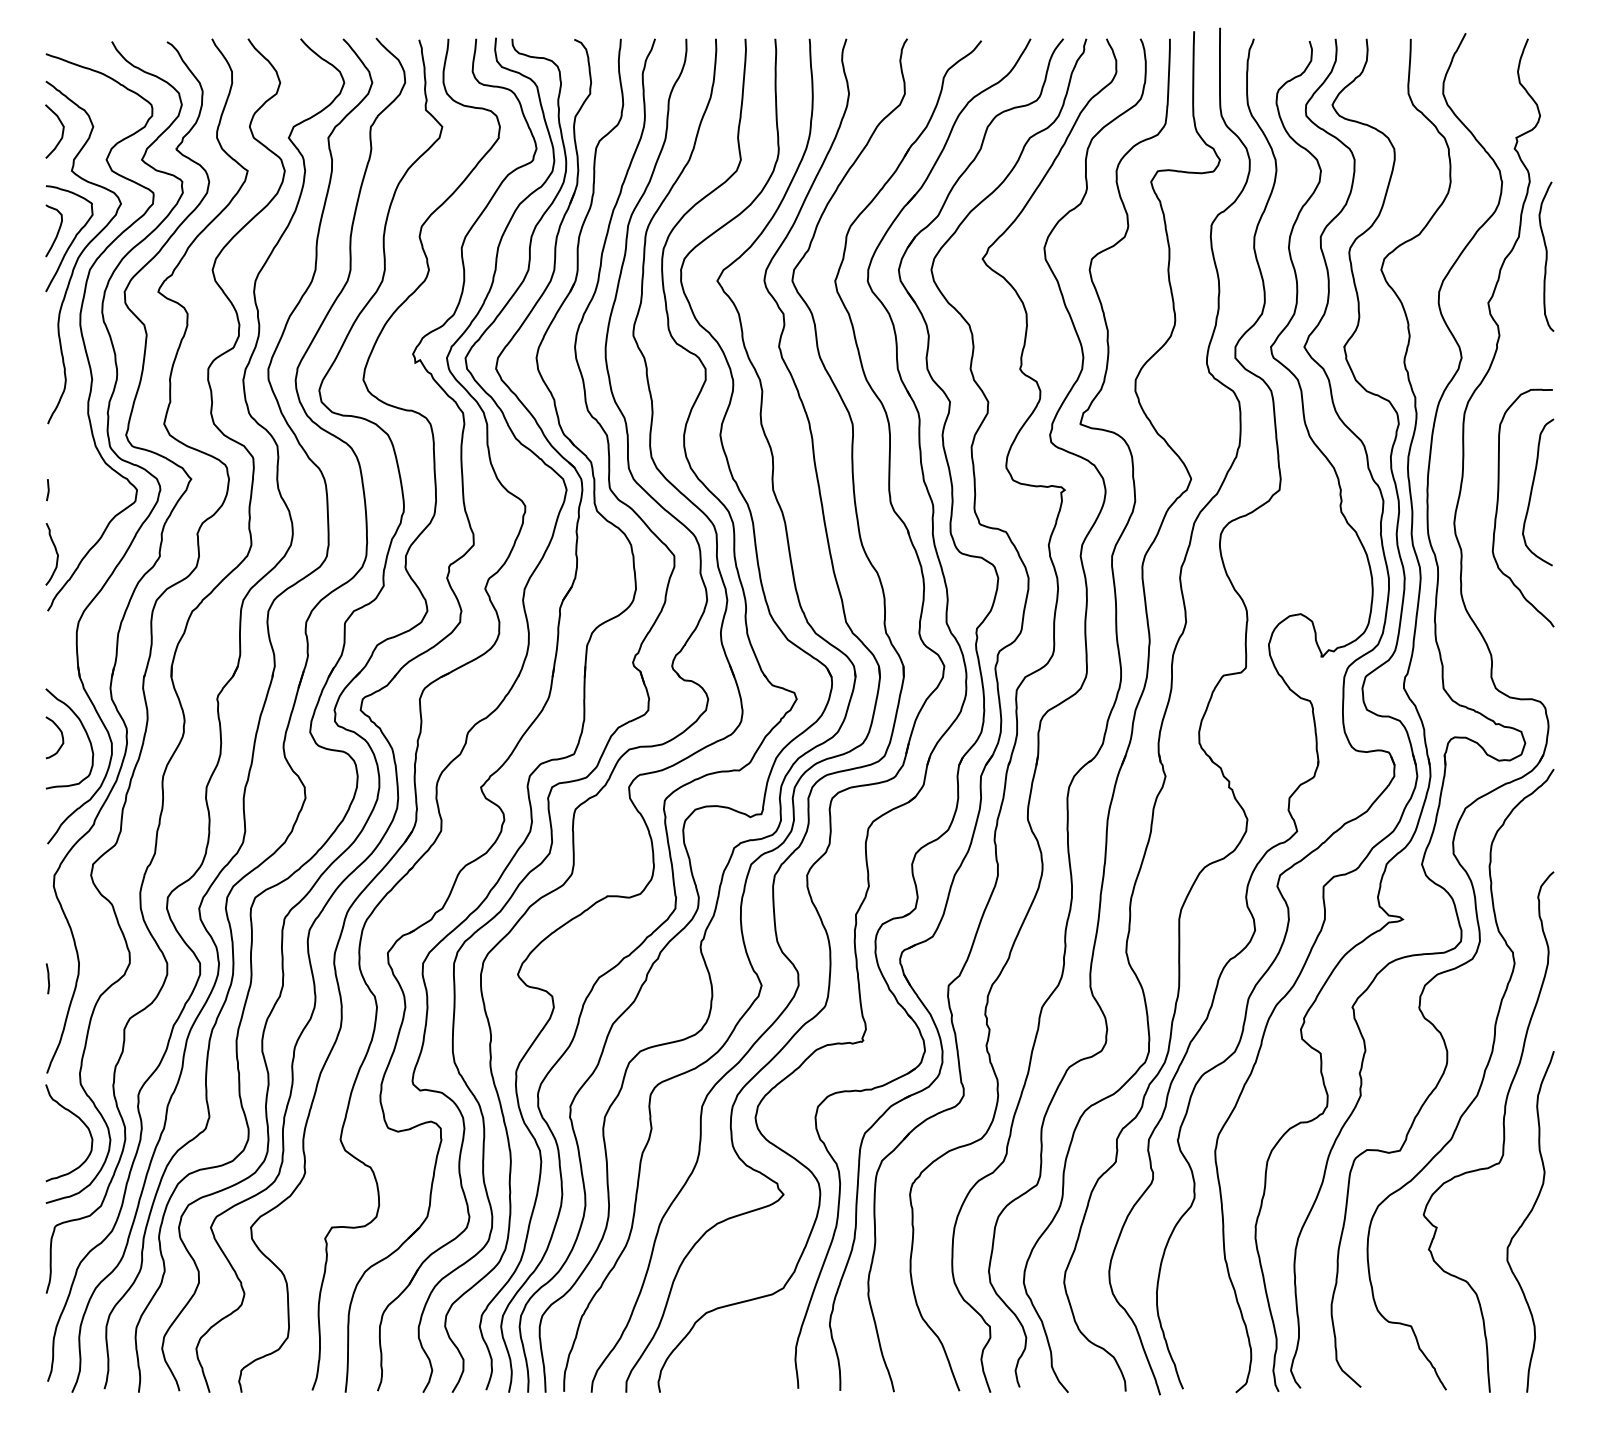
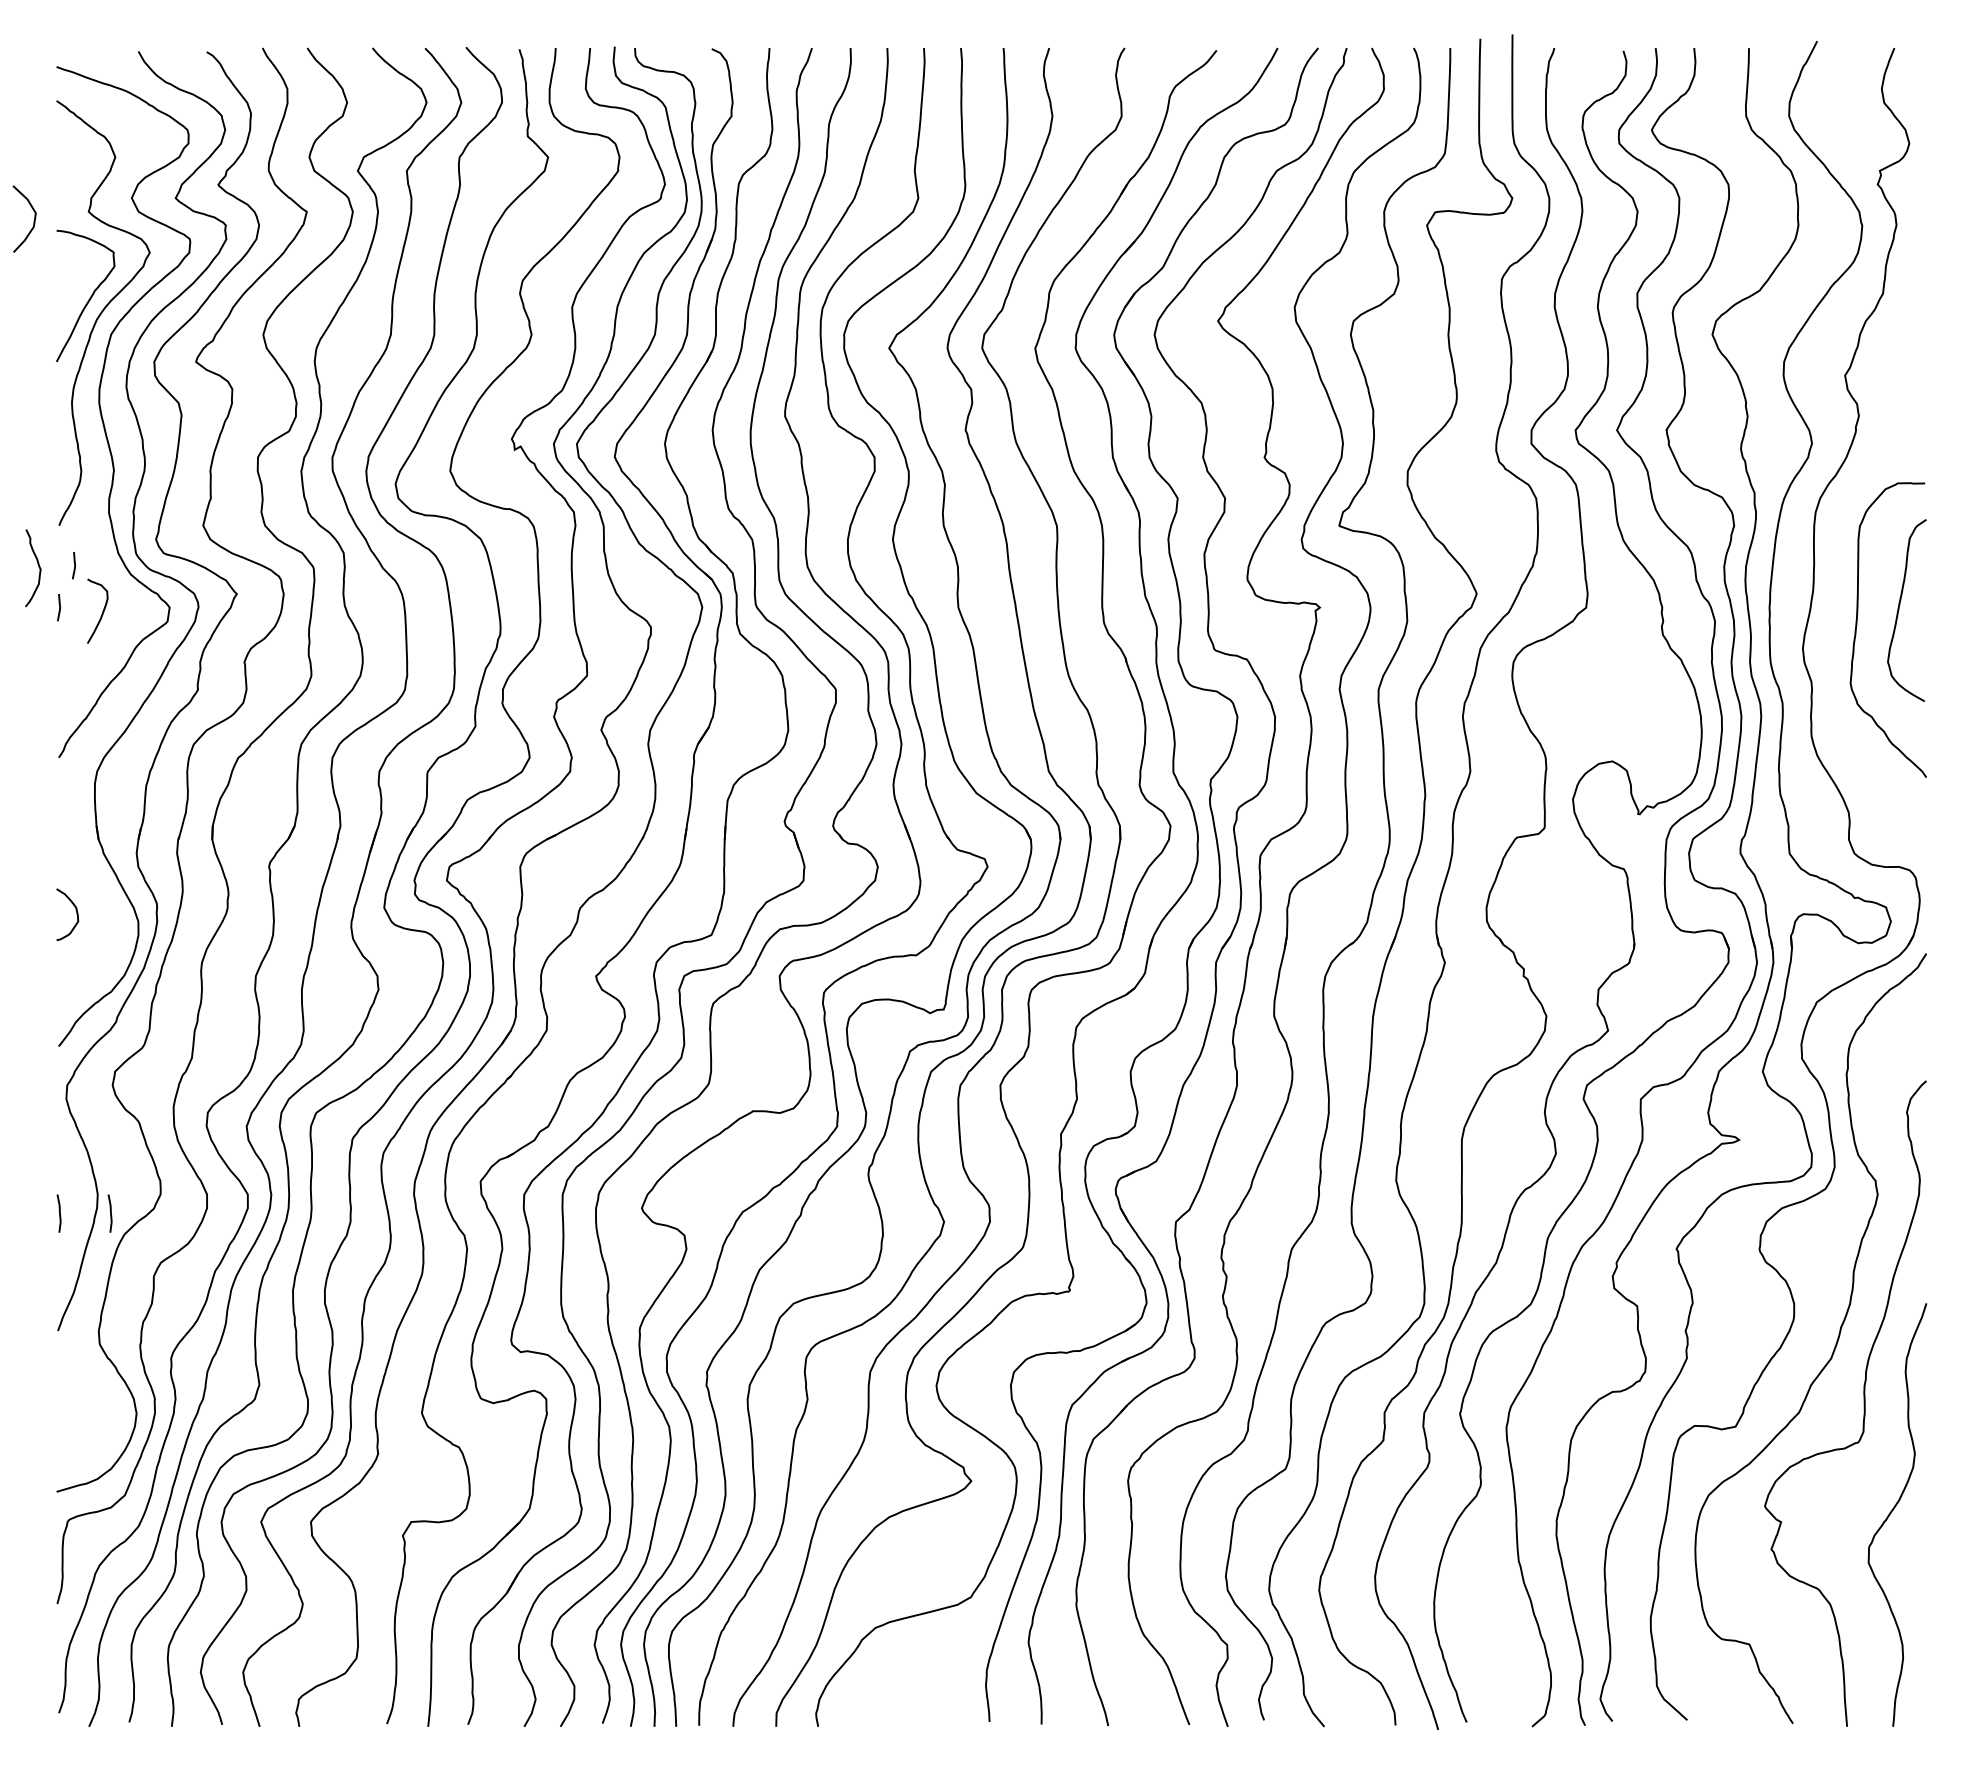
curve: (61, 132) -> (33, 220), moved
curve: (57, 230) -> (102, 610), moved
curve: (1545, 256) -> (1916, 318), removed
line: (60, 456) -> (74, 565), added
curve: (56, 553) -> (38, 567), moved
curve: (84, 731) -> (104, 906), removed
curve: (89, 978) -> (110, 1213), added
curve: (80, 1120) -> (99, 1389), removed

